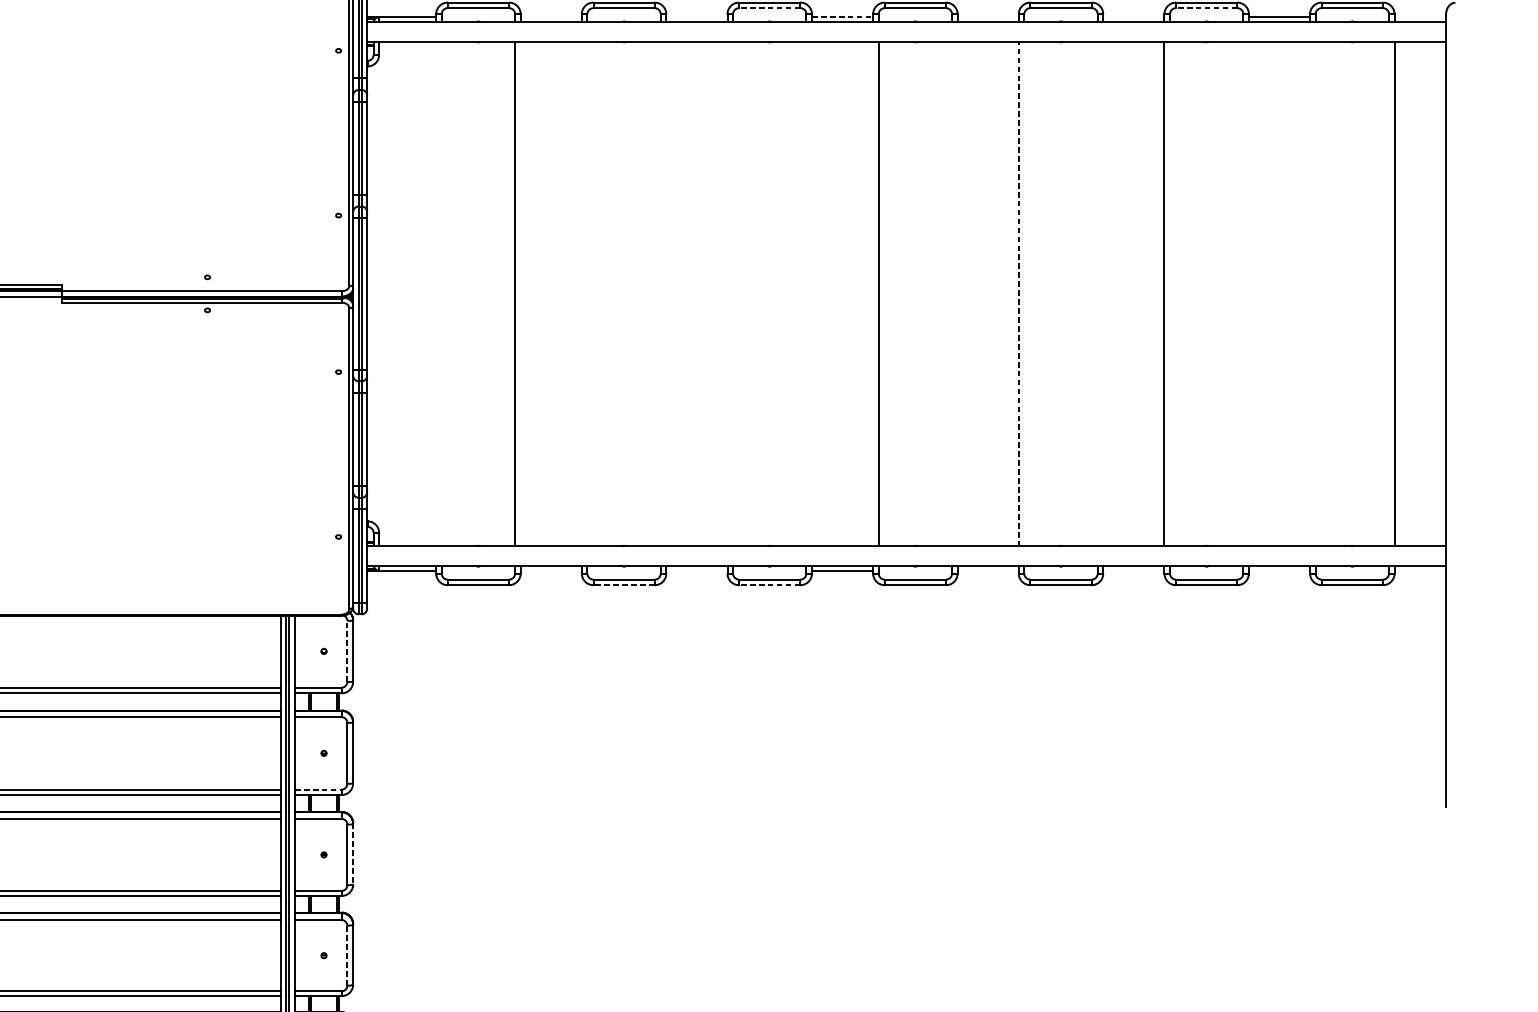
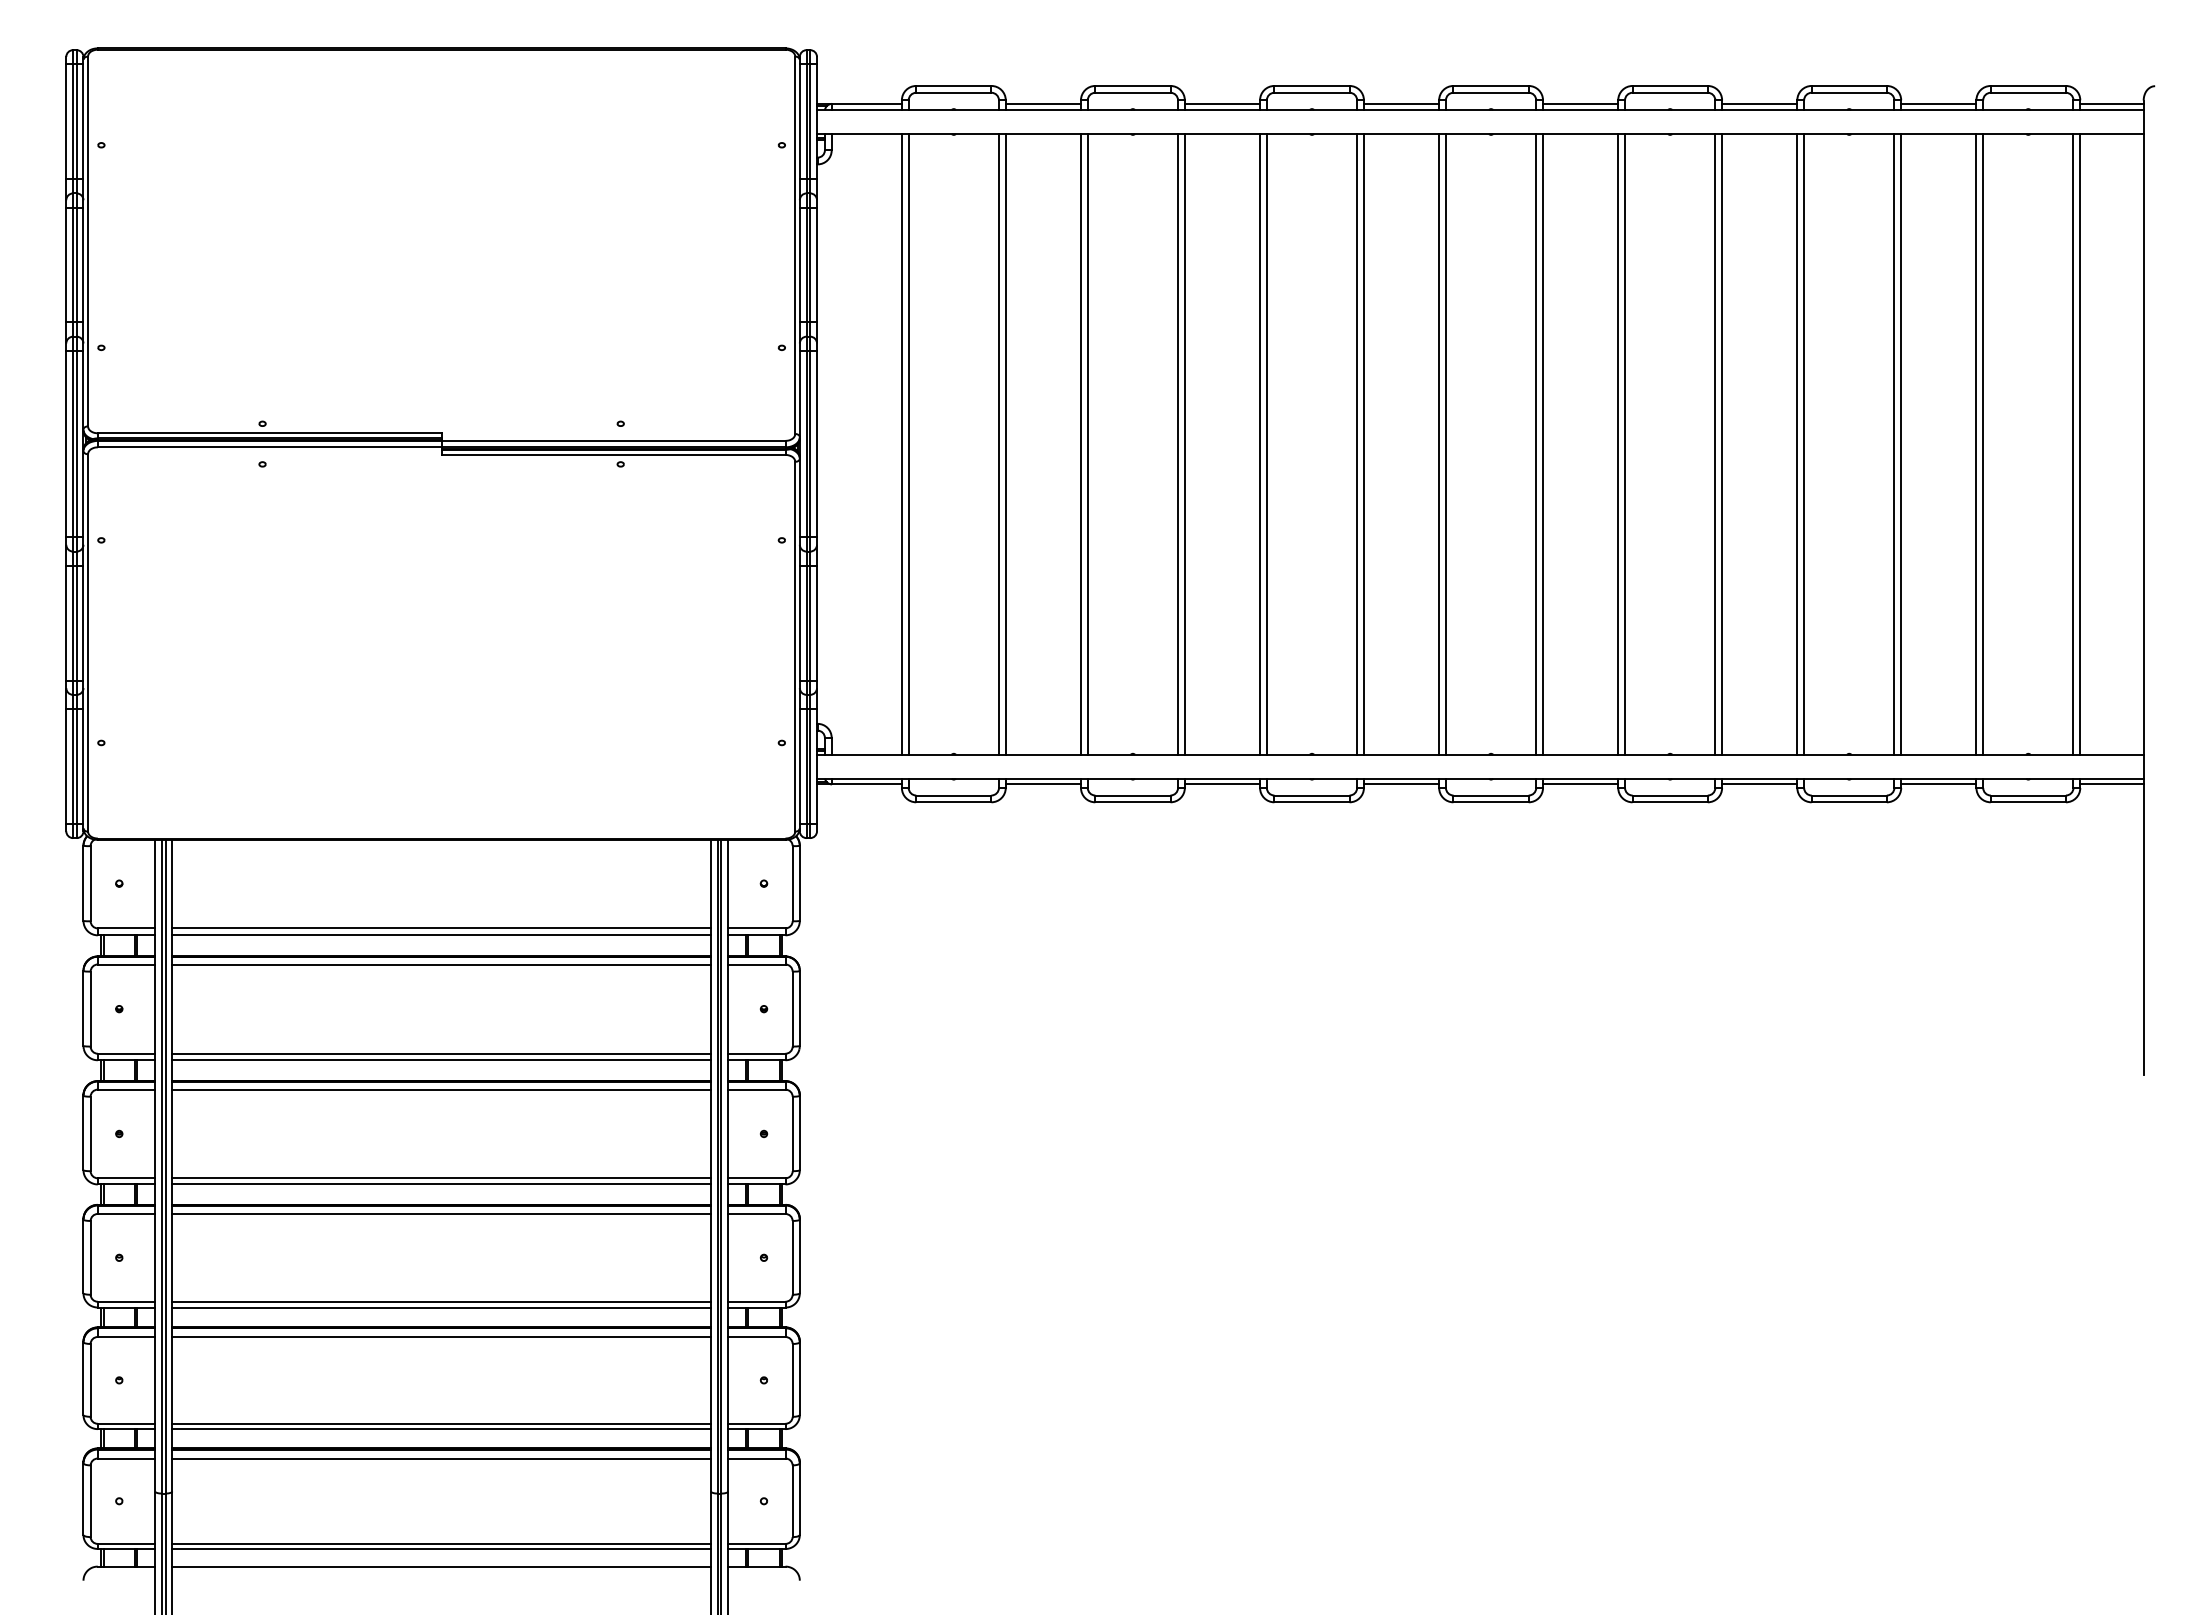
line: (770, 7) -> (1312, 92), dashed -> solid
line: (1206, 7) -> (1849, 92), dashed -> solid
line: (550, 16) -> (1042, 103), added
line: (696, 16) -> (1222, 103), added
line: (842, 16) -> (1401, 103), dashed -> solid
line: (988, 16) -> (1580, 103), added
line: (1133, 16) -> (1759, 103), added
line: (1419, 16) -> (2111, 103), added
line: (435, 293) -> (901, 443), added
line: (441, 293) -> (908, 443), added
line: (520, 293) -> (1005, 443), added
line: (581, 293) -> (1080, 443), added
line: (587, 293) -> (1087, 443), added
line: (661, 293) -> (1178, 443), added
line: (666, 293) -> (1184, 443), added
line: (727, 293) -> (1260, 443), added
line: (732, 293) -> (1266, 443), added
line: (806, 293) -> (1357, 443), added
line: (811, 293) -> (1363, 443), added
line: (873, 293) -> (1439, 443), added
line: (952, 293) -> (1536, 443), added
line: (958, 293) -> (1543, 443), added
line: (1019, 293) -> (1618, 443), dashed -> solid
line: (1024, 293) -> (1625, 443), added
line: (1097, 293) -> (1715, 443), added
line: (1103, 293) -> (1722, 443), added
line: (1170, 293) -> (1804, 443), added
line: (1243, 293) -> (1894, 443), added
line: (1249, 293) -> (1901, 443), added
line: (1310, 293) -> (1976, 443), added
line: (1315, 293) -> (1983, 443), added
line: (1389, 293) -> (2073, 443), added
line: (550, 570) -> (1042, 784), added
line: (696, 570) -> (1222, 784), added
line: (988, 570) -> (1580, 784), added
line: (1133, 570) -> (1759, 784), added
line: (1279, 570) -> (1938, 784), added
line: (1419, 570) -> (2111, 784), added
line: (623, 585) -> (1132, 802), dashed -> solid
line: (770, 585) -> (1312, 802), dashed -> solid
line: (347, 651) -> (792, 883), dashed -> solid
line: (317, 789) -> (756, 1053), dashed -> solid
line: (352, 854) -> (799, 1133), dashed -> solid
line: (347, 955) -> (792, 1257), dashed -> solid

